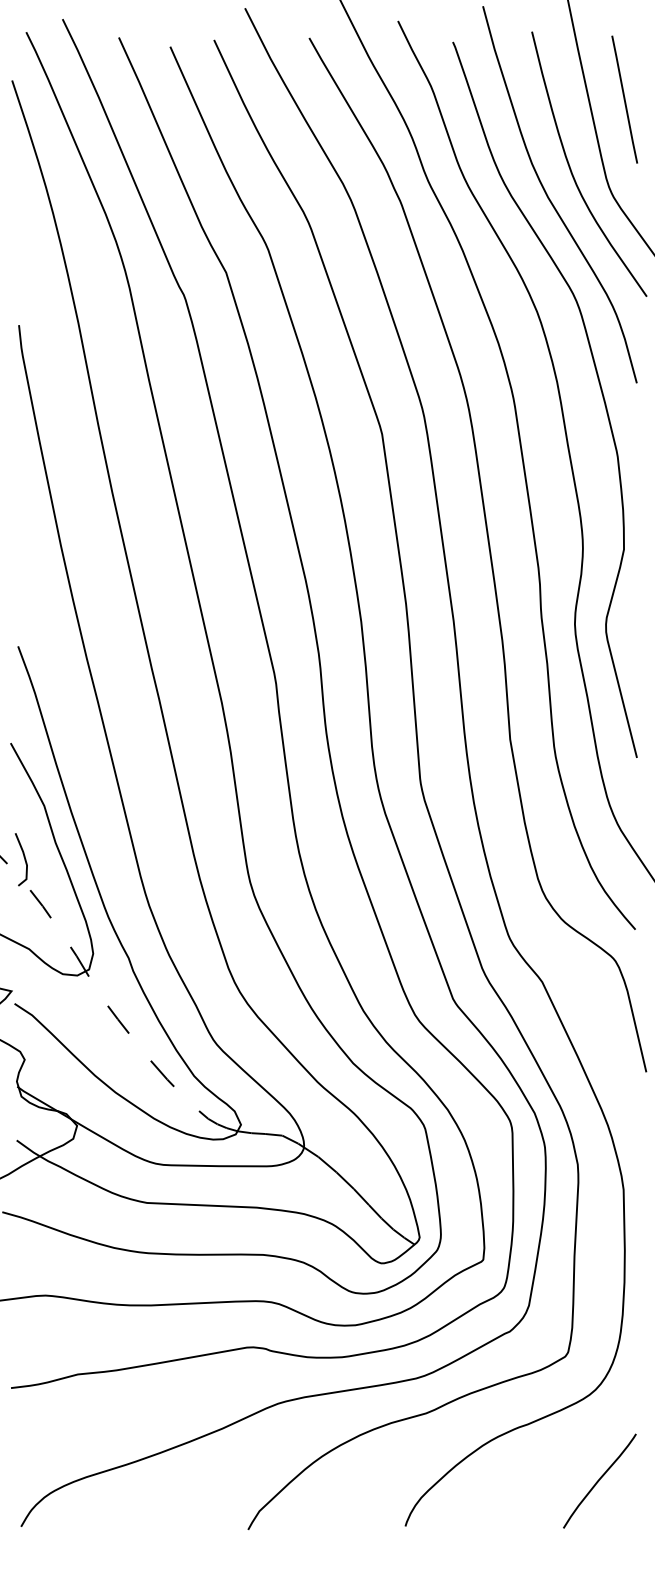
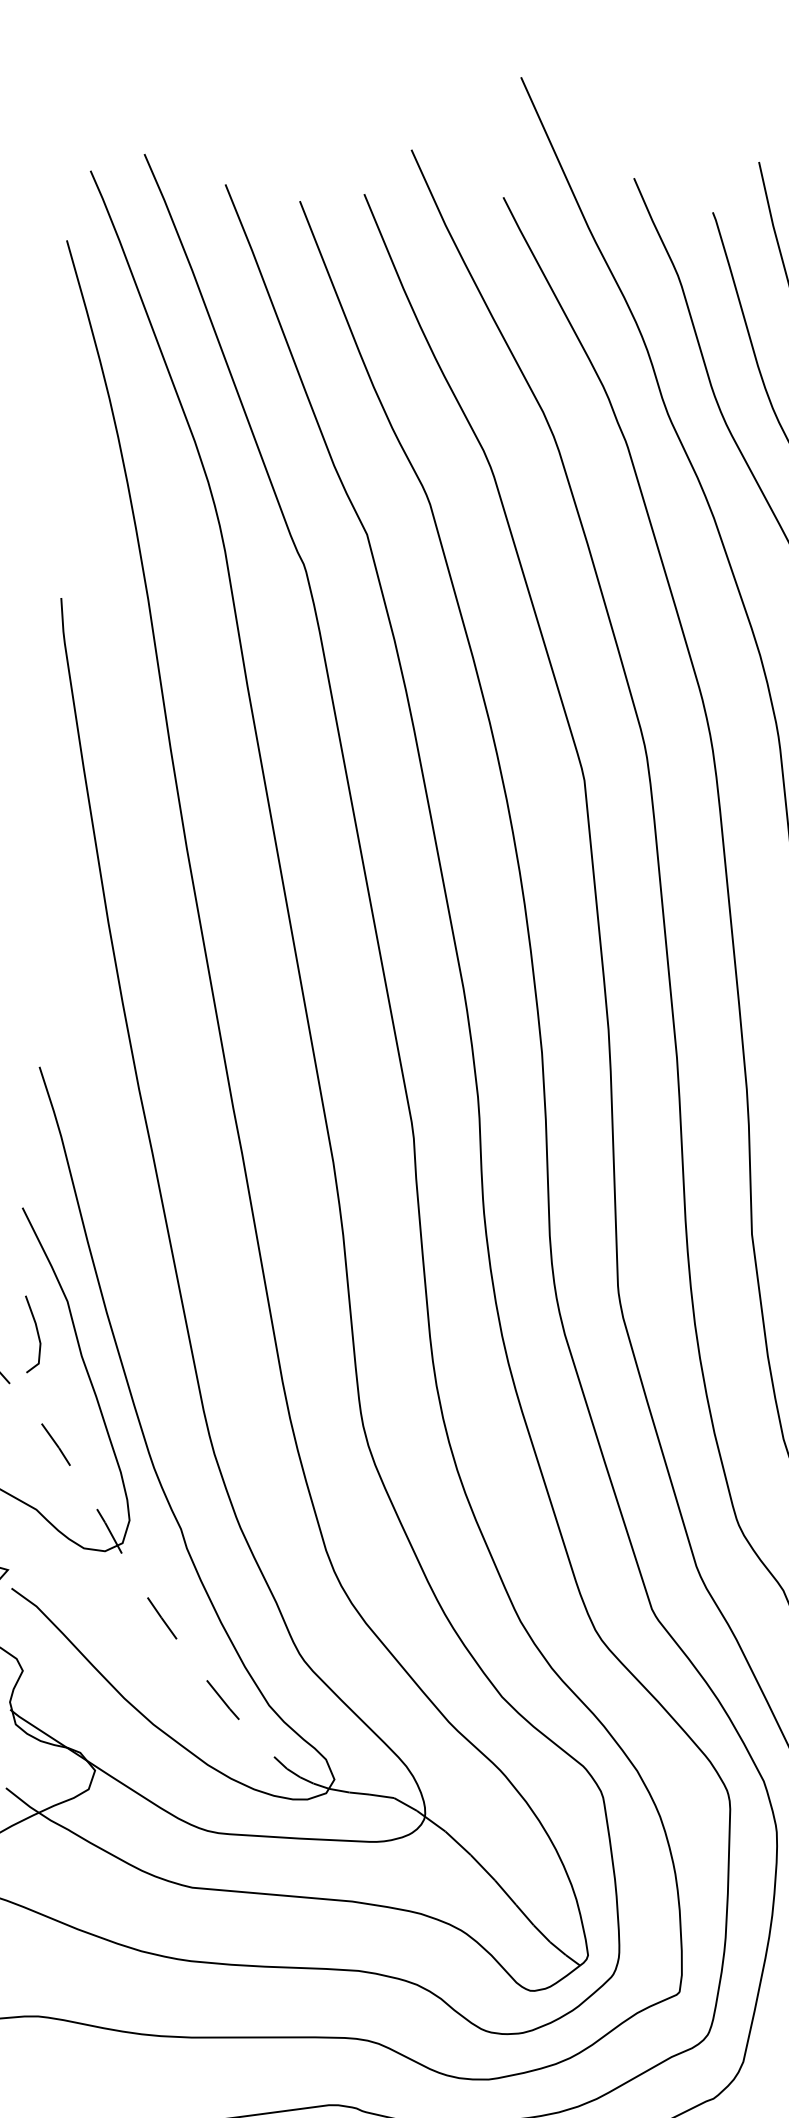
line: (23, 857) -> (35, 1331), moved

